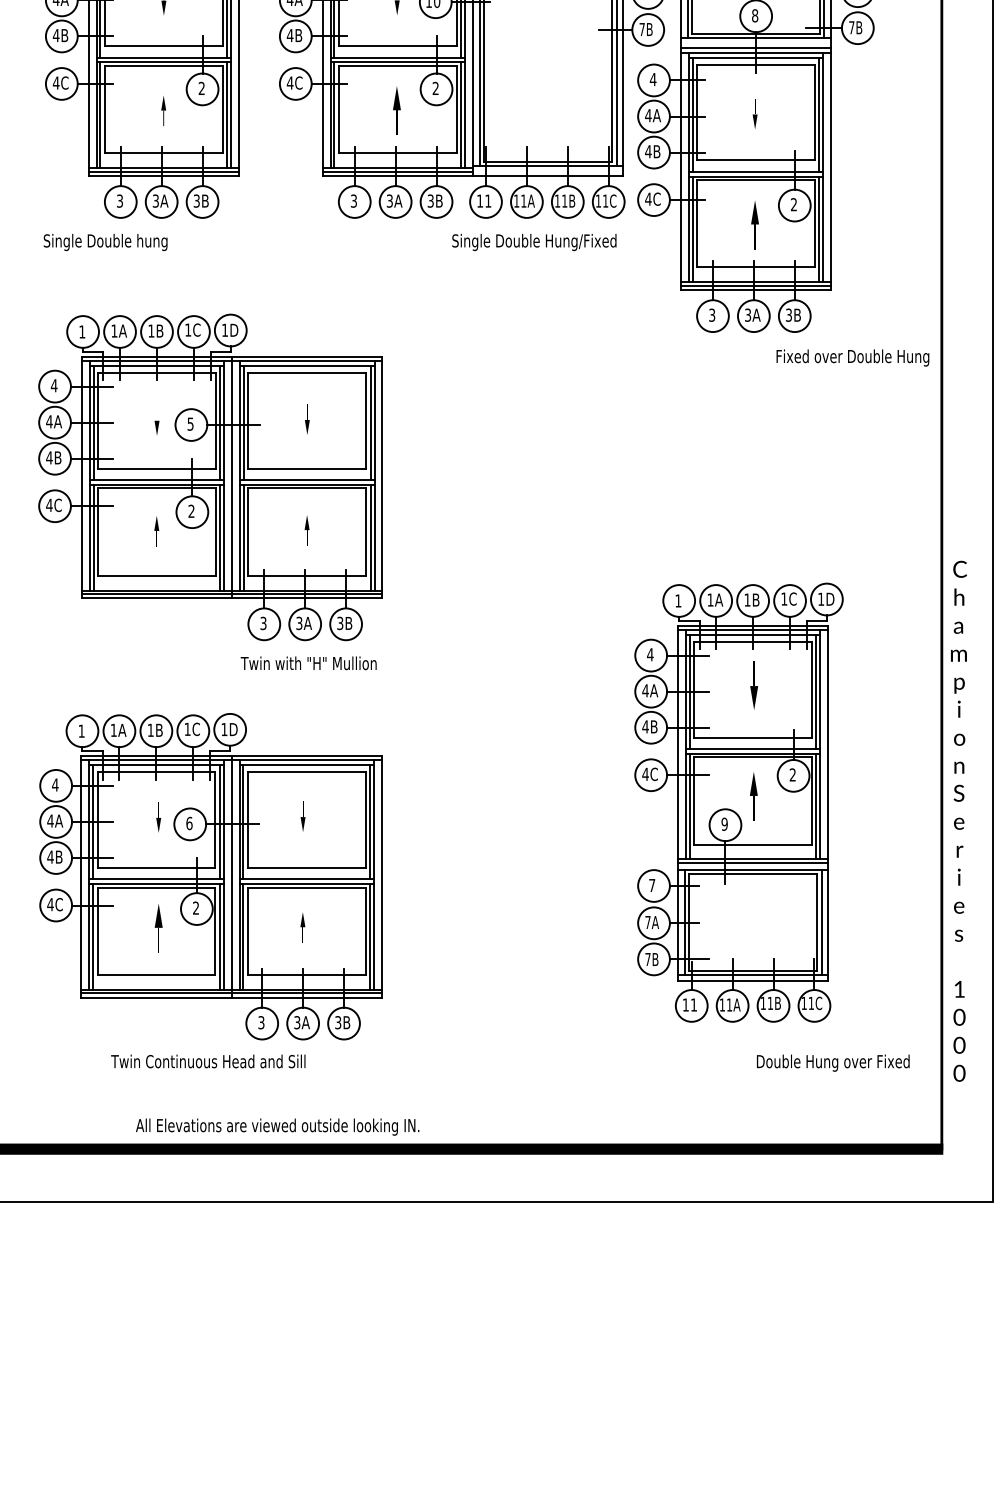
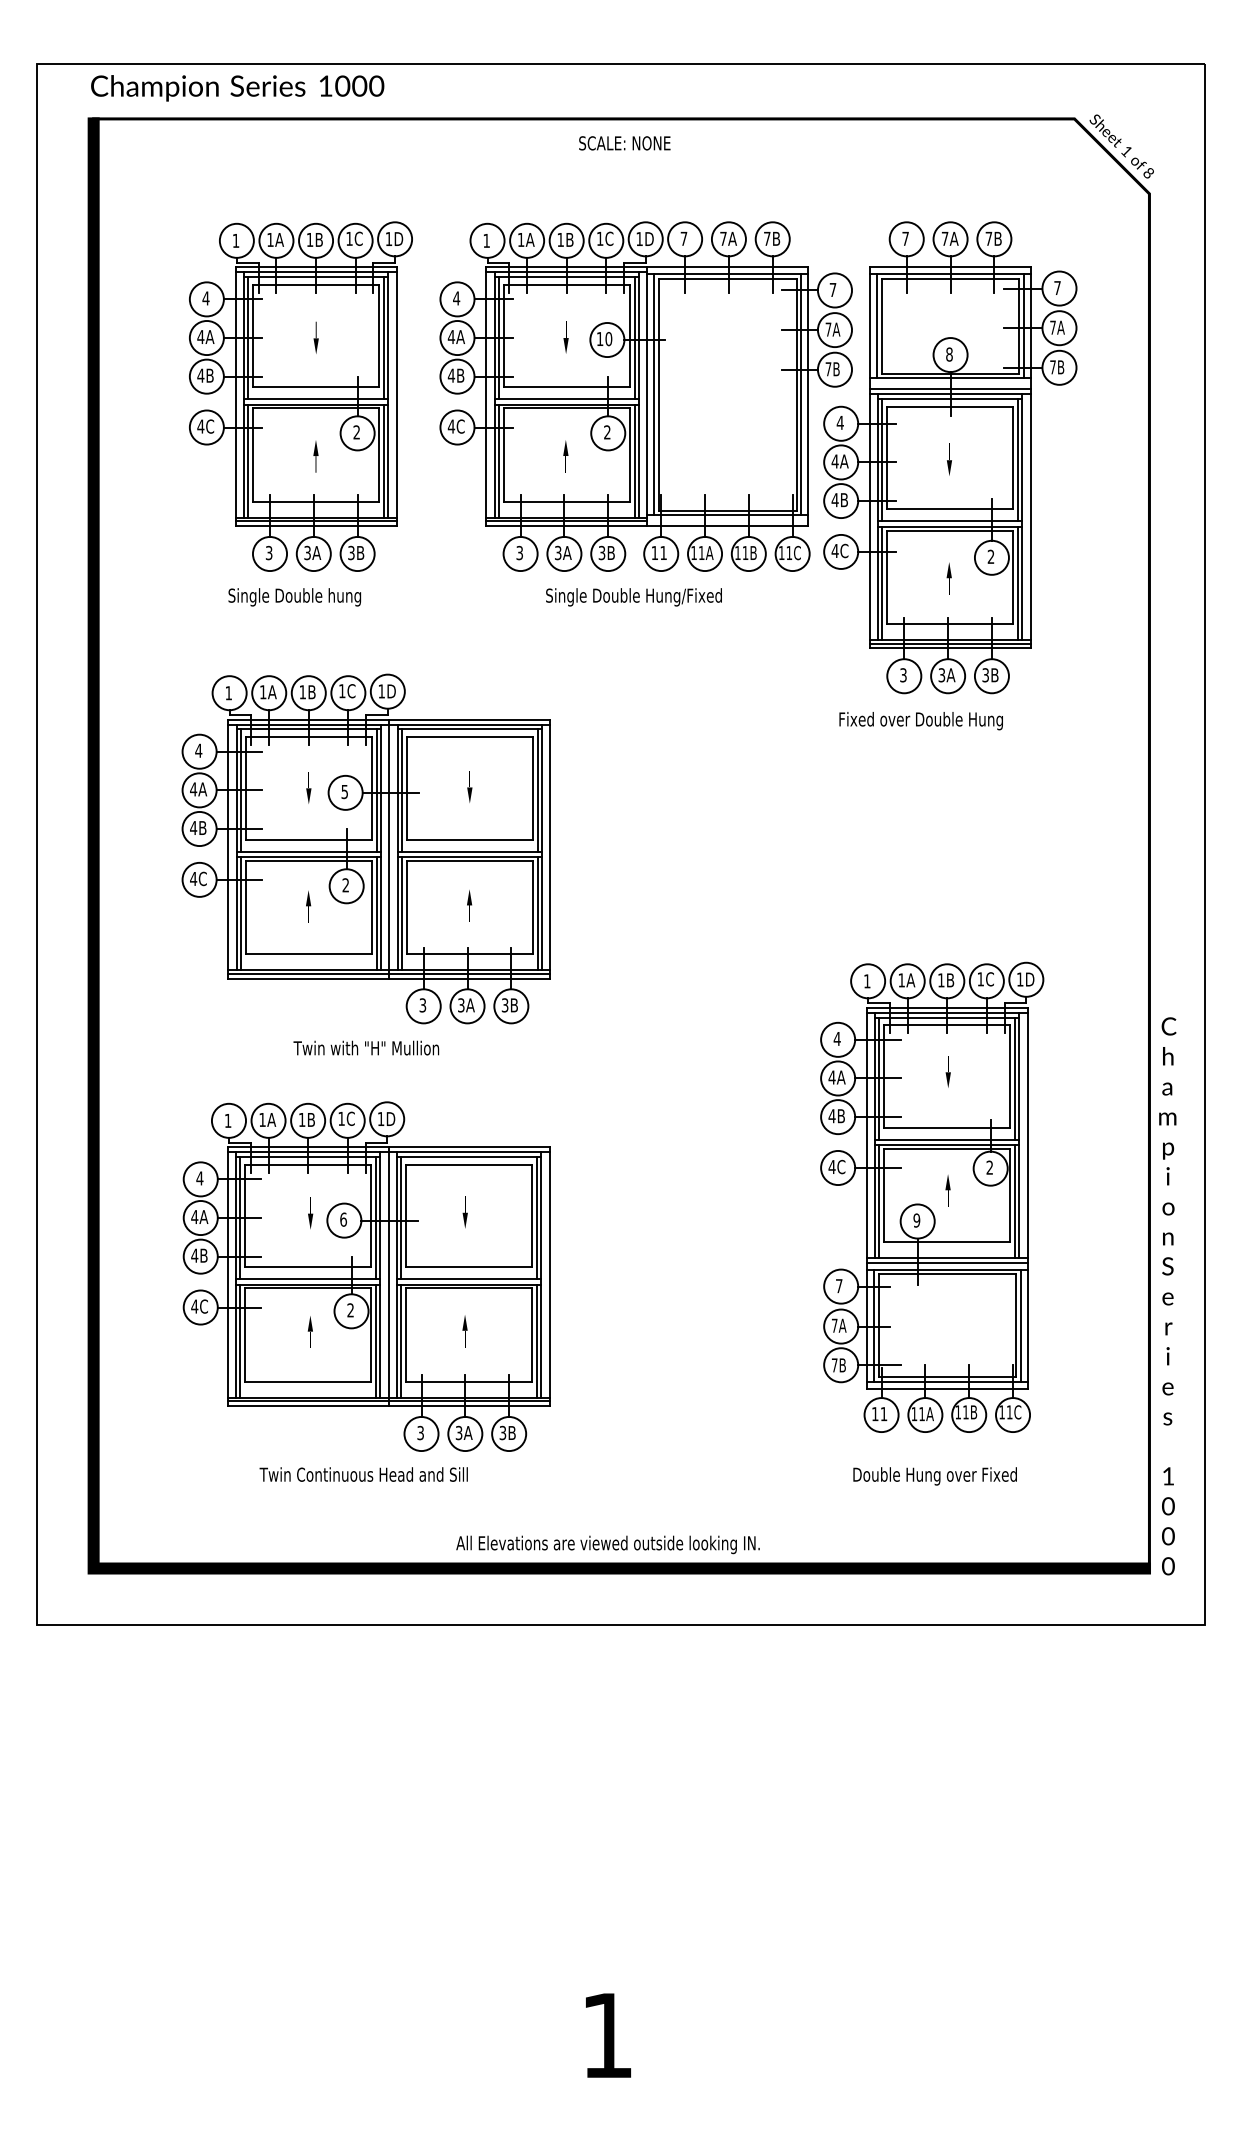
part: (396, 110) -> (565, 456), size x0.62
part: (754, 224) -> (948, 578), size x0.62
text: (105, 242) -> (294, 597), moved
text: (533, 242) -> (633, 597), moved
text: (852, 358) -> (920, 721), moved
text: (308, 662) -> (366, 1047), moved
part: (753, 685) -> (947, 1071), size x0.62
part: (753, 796) -> (947, 1190), size x0.62
text: (958, 821) -> (1167, 1296), moved
part: (157, 927) -> (309, 1331), size x0.62
text: (832, 1063) -> (934, 1476), moved
text: (277, 1126) -> (607, 1544), moved

